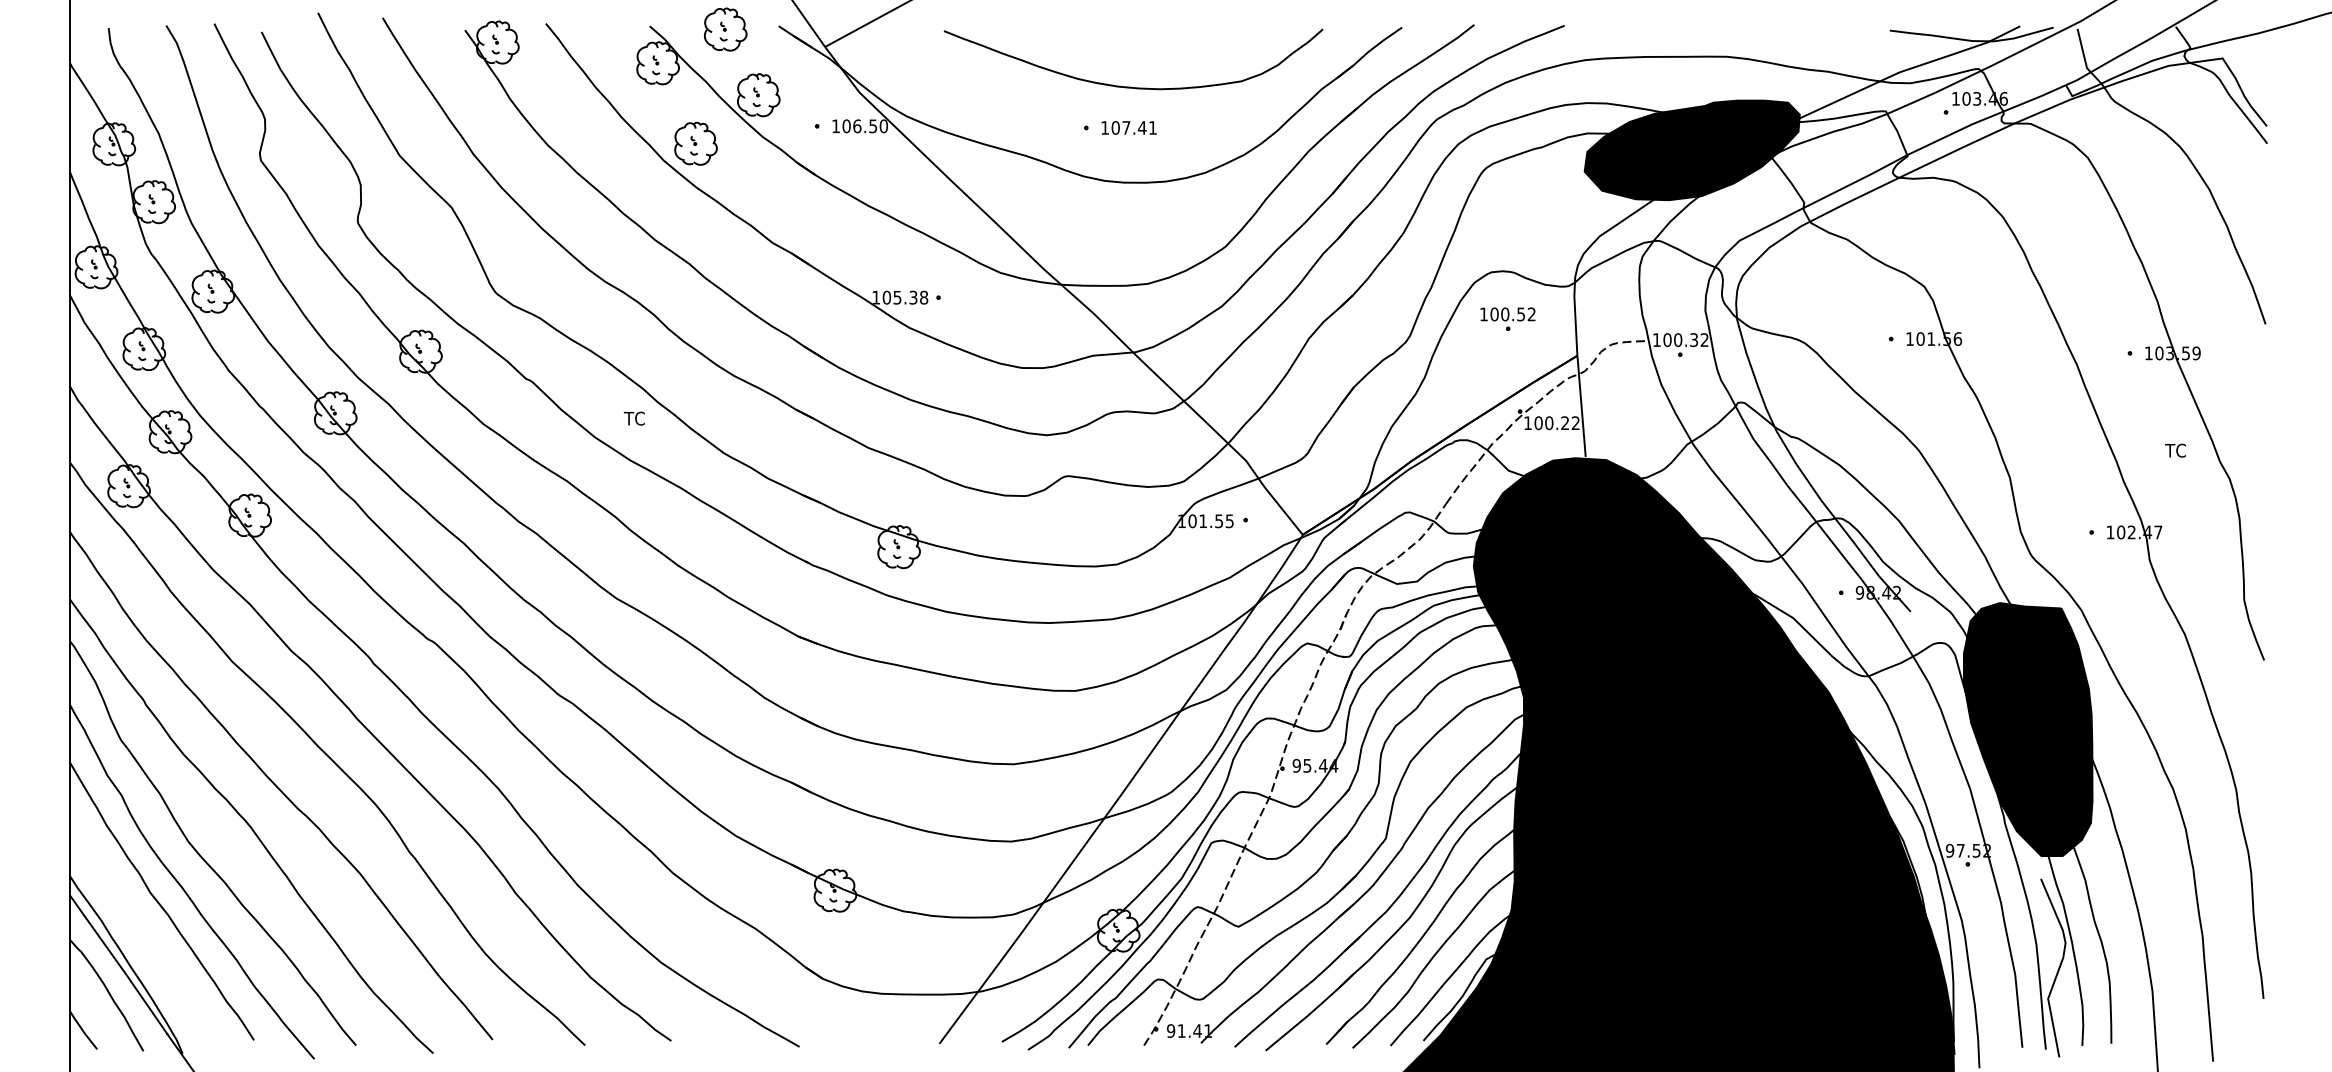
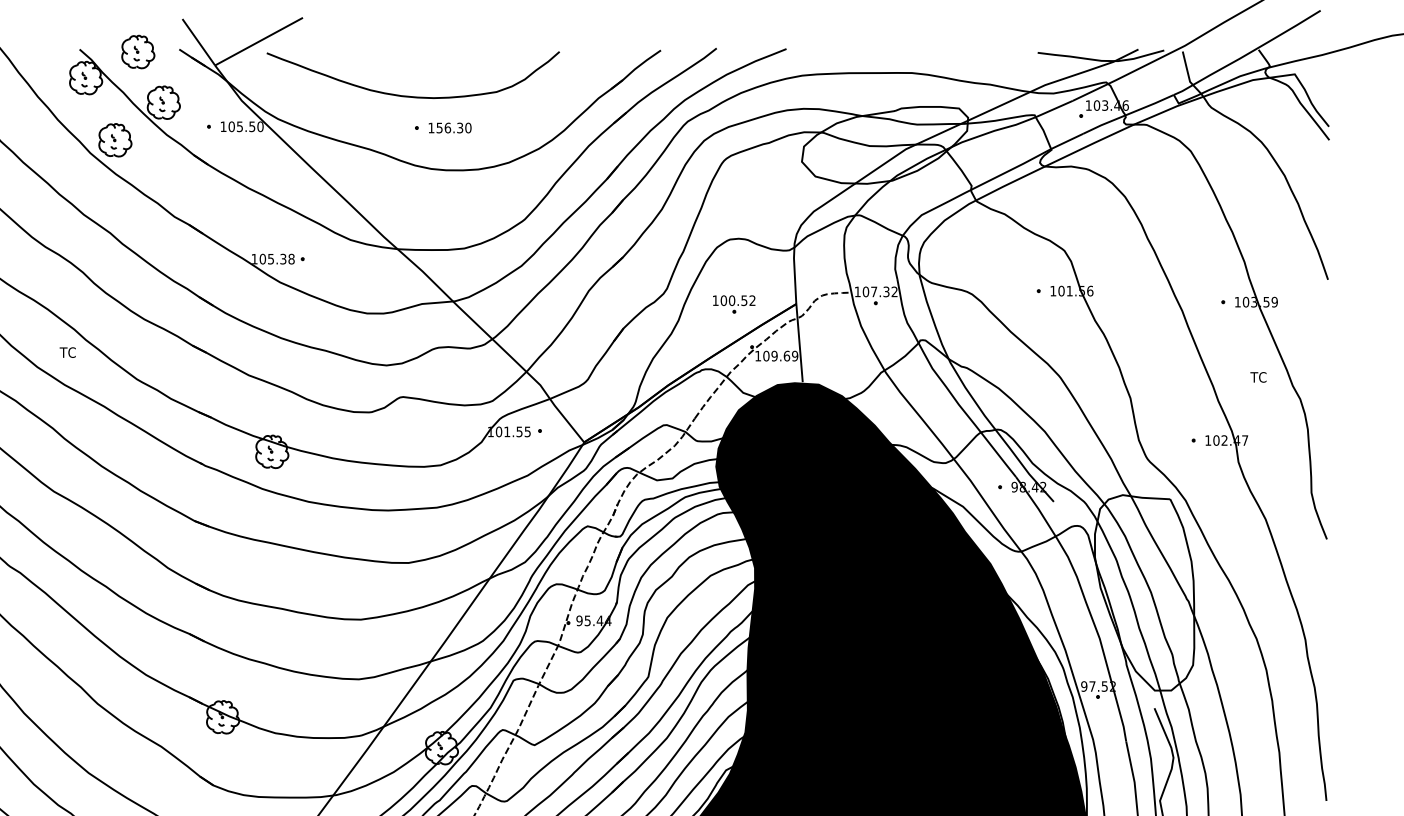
curve: (1131, 86) -> (411, 96), moved
text: (857, 126) -> (240, 126), 106.50 -> 105.50
text: (1134, 127) -> (454, 127), 107.41 -> 156.30
fill: (1691, 150) -> (884, 145), removed
part: (1507, 318) -> (733, 303), moved
text: (1678, 339) -> (874, 291), 100.32 -> 107.32
text: (1562, 423) -> (784, 356), 100.22 -> 109.69
fill: (2027, 729) -> (1144, 592), removed

